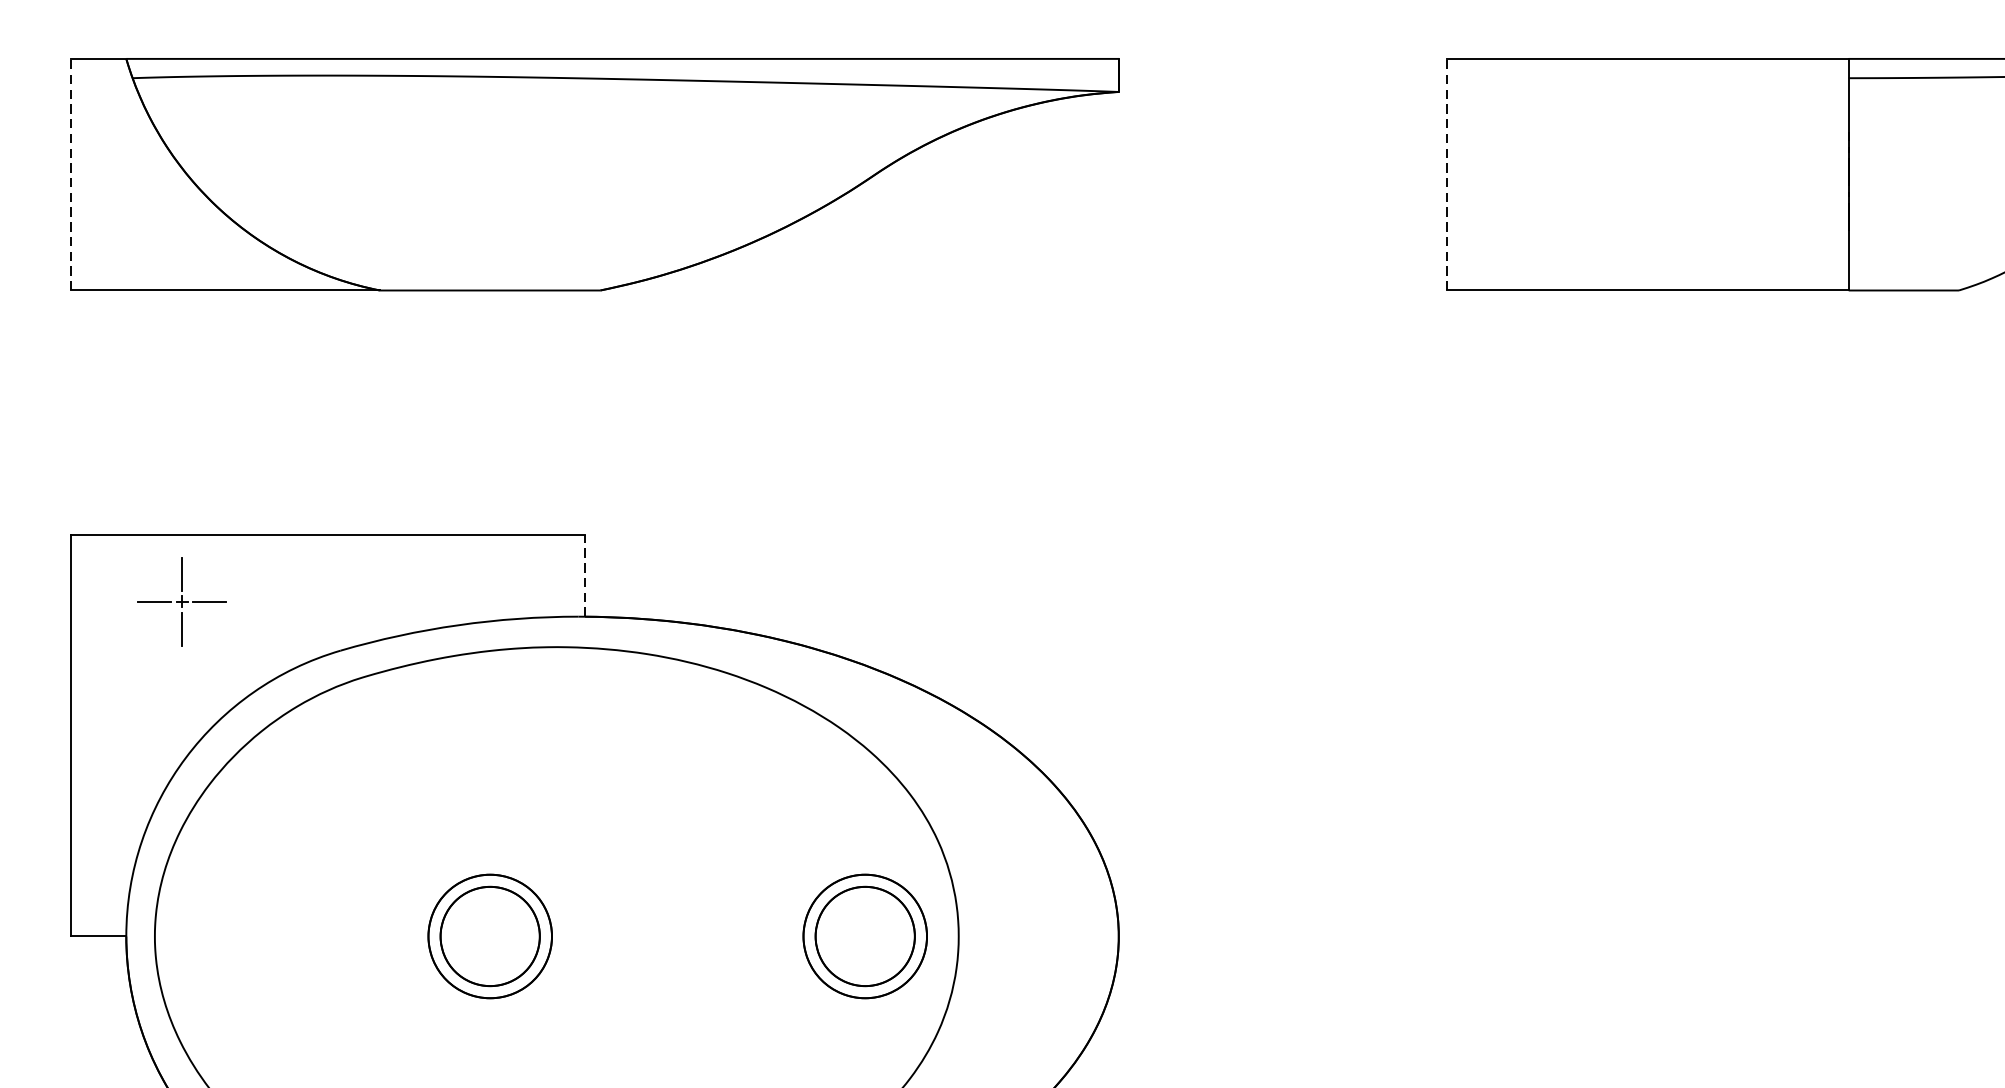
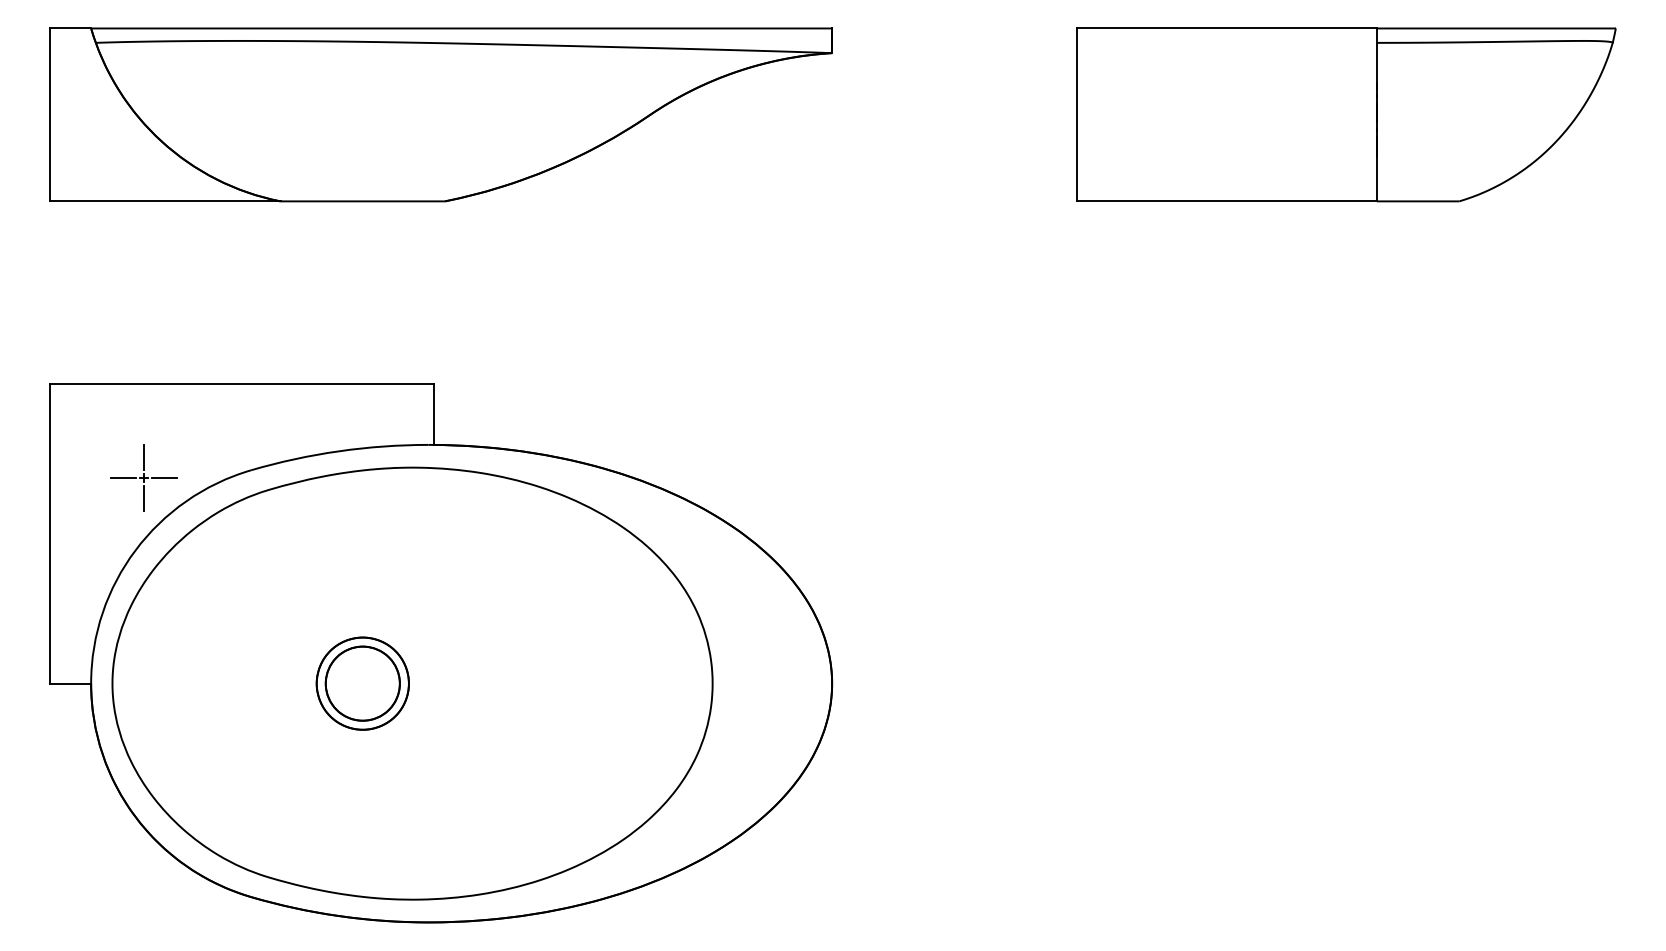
line: (70, 174) -> (49, 114), dashed -> solid
line: (1447, 174) -> (1077, 114), dashed -> solid
line: (584, 574) -> (433, 413), dashed -> solid
part: (181, 601) -> (143, 477), moved
part: (864, 936) -> (642, 683), removed

